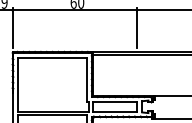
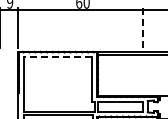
line: (137, 28) -> (143, 28), solid -> dashed
line: (52, 57) -> (58, 57), solid -> dashed

